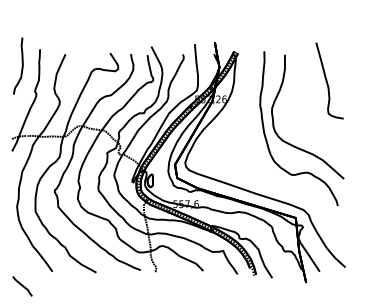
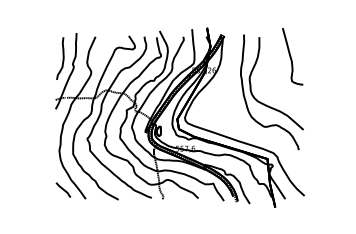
curve: (21, 65) -> (62, 58), moved
line: (22, 285) -> (63, 189), moved

